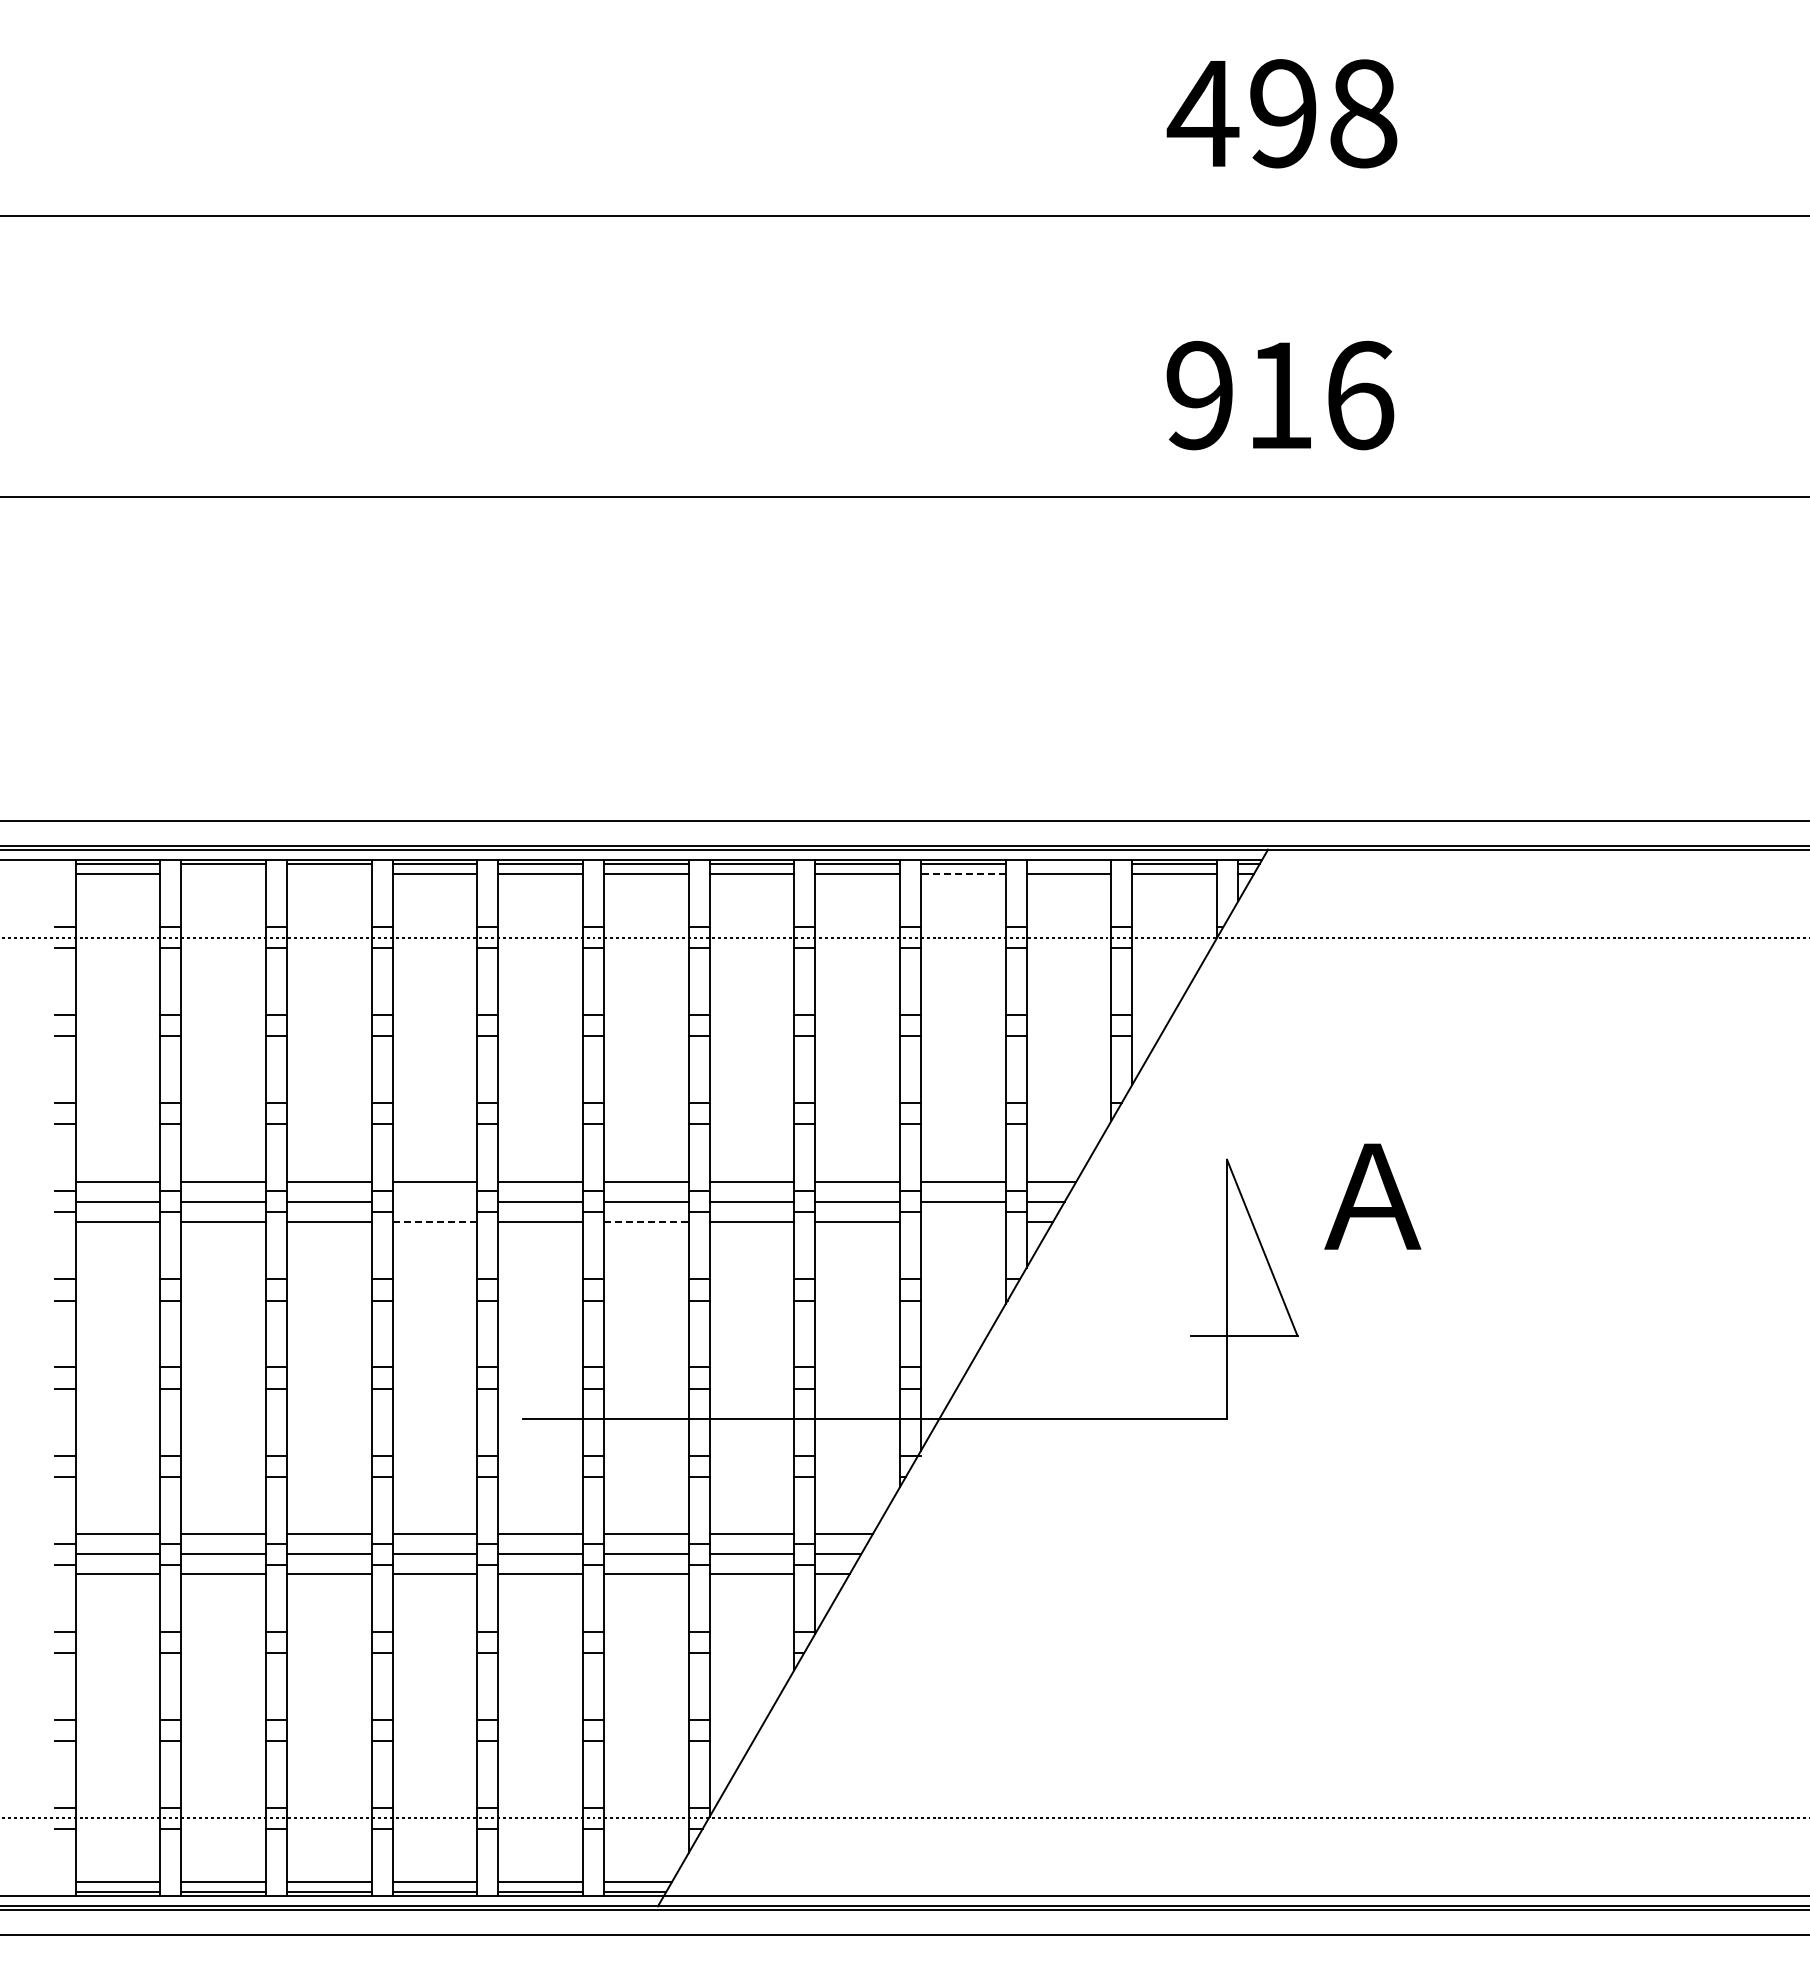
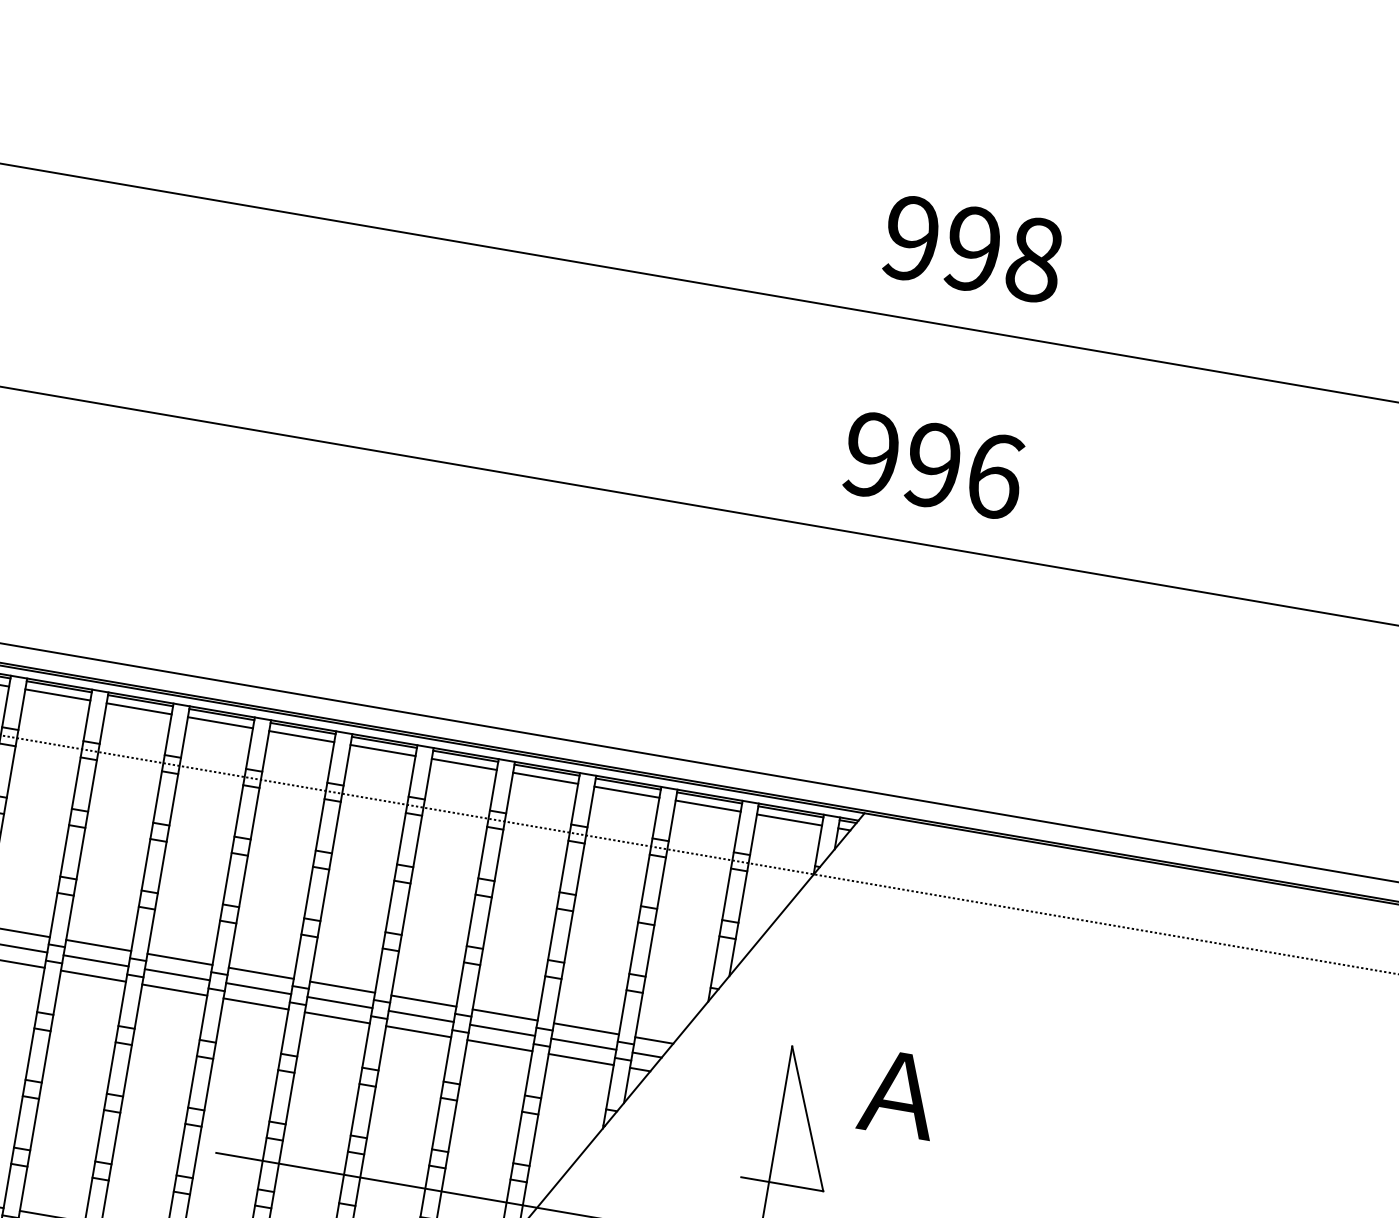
text: (1202, 113) -> (910, 238), 498 -> 998
text: (1279, 395) -> (933, 465), 916 -> 996
line: (1068, 863) -> (709, 797), added
line: (223, 874) -> (57, 695), added
line: (329, 874) -> (139, 709), added
line: (962, 874) -> (626, 792), dashed -> solid
line: (434, 1201) -> (177, 974), added
line: (435, 1221) -> (175, 989), dashed -> solid
line: (646, 1221) -> (337, 1017), dashed -> solid
line: (963, 1221) -> (581, 1059), added

